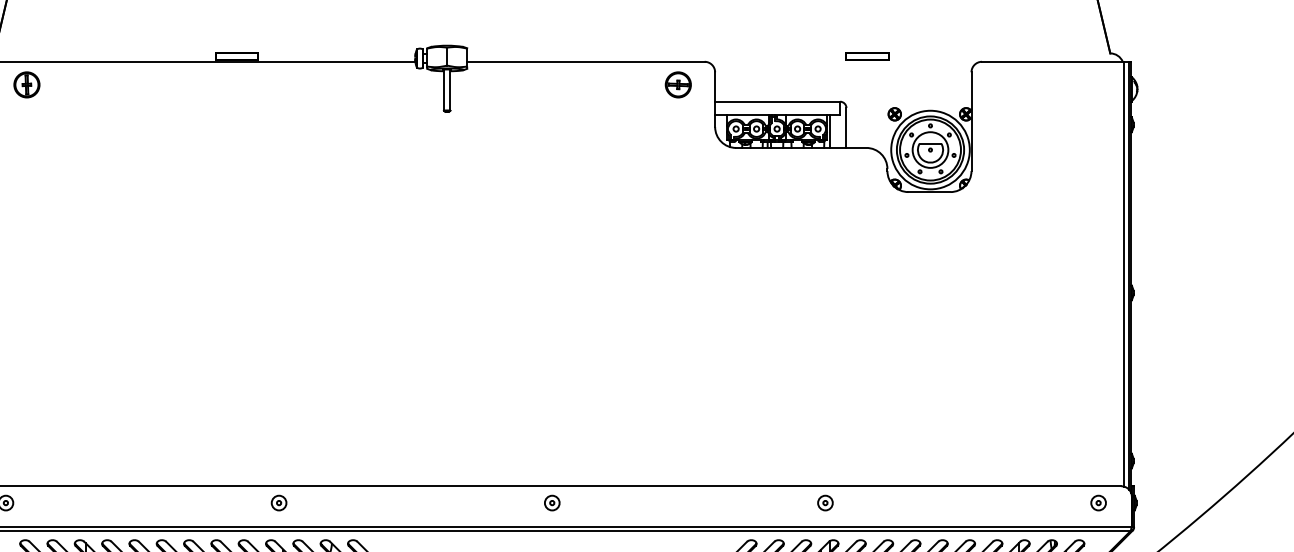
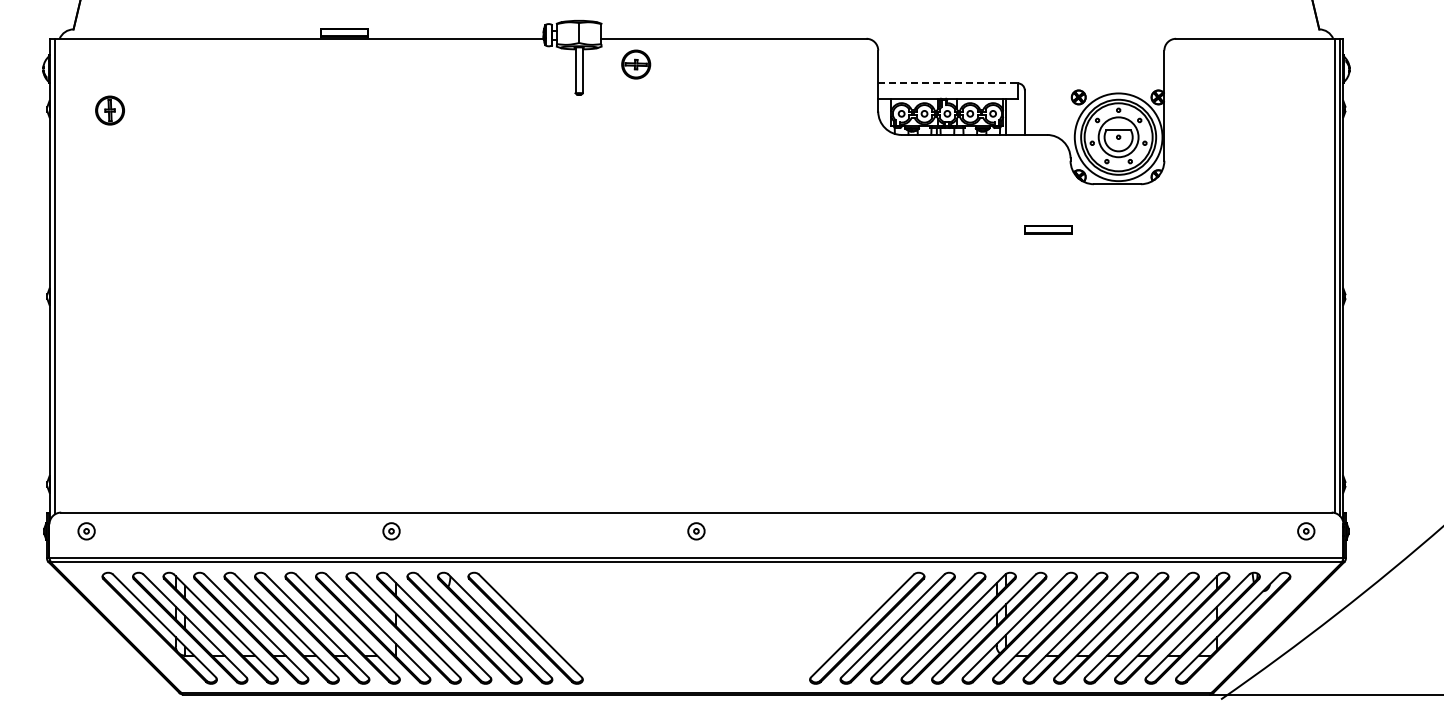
part: (867, 56) -> (1048, 229), moved
part: (26, 84) -> (109, 110), moved
part: (678, 84) -> (636, 64), moved
line: (778, 101) -> (948, 83), solid -> dashed
part: (825, 503) -> (1001, 531), removed

